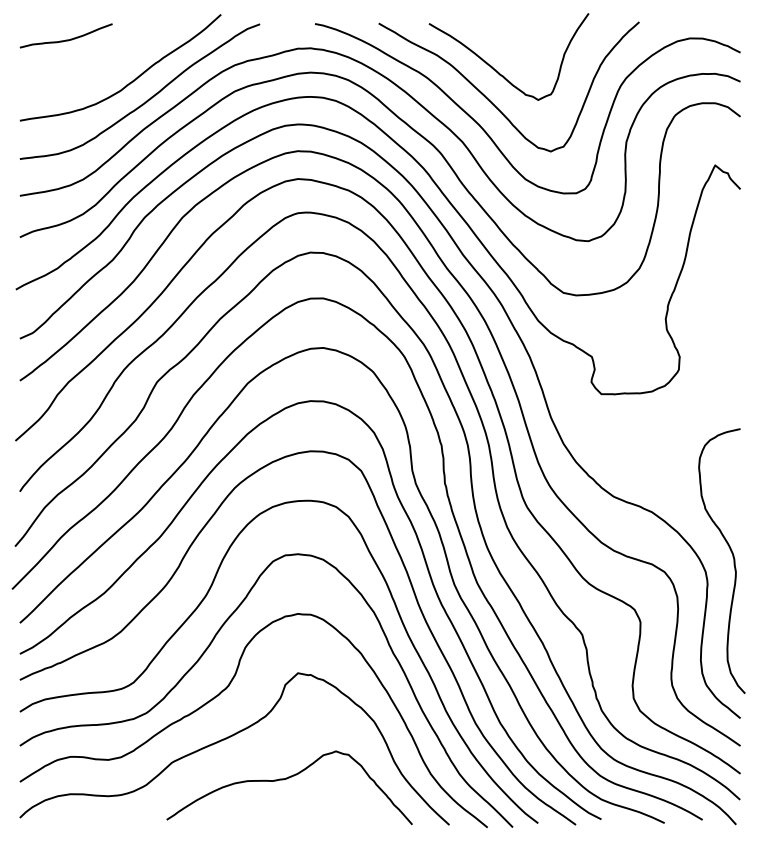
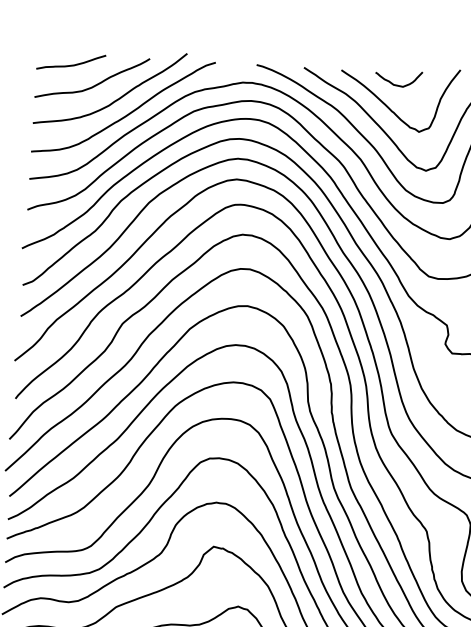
curve: (505, 38) -> (397, 84), added
curve: (99, 64) -> (94, 85), added

